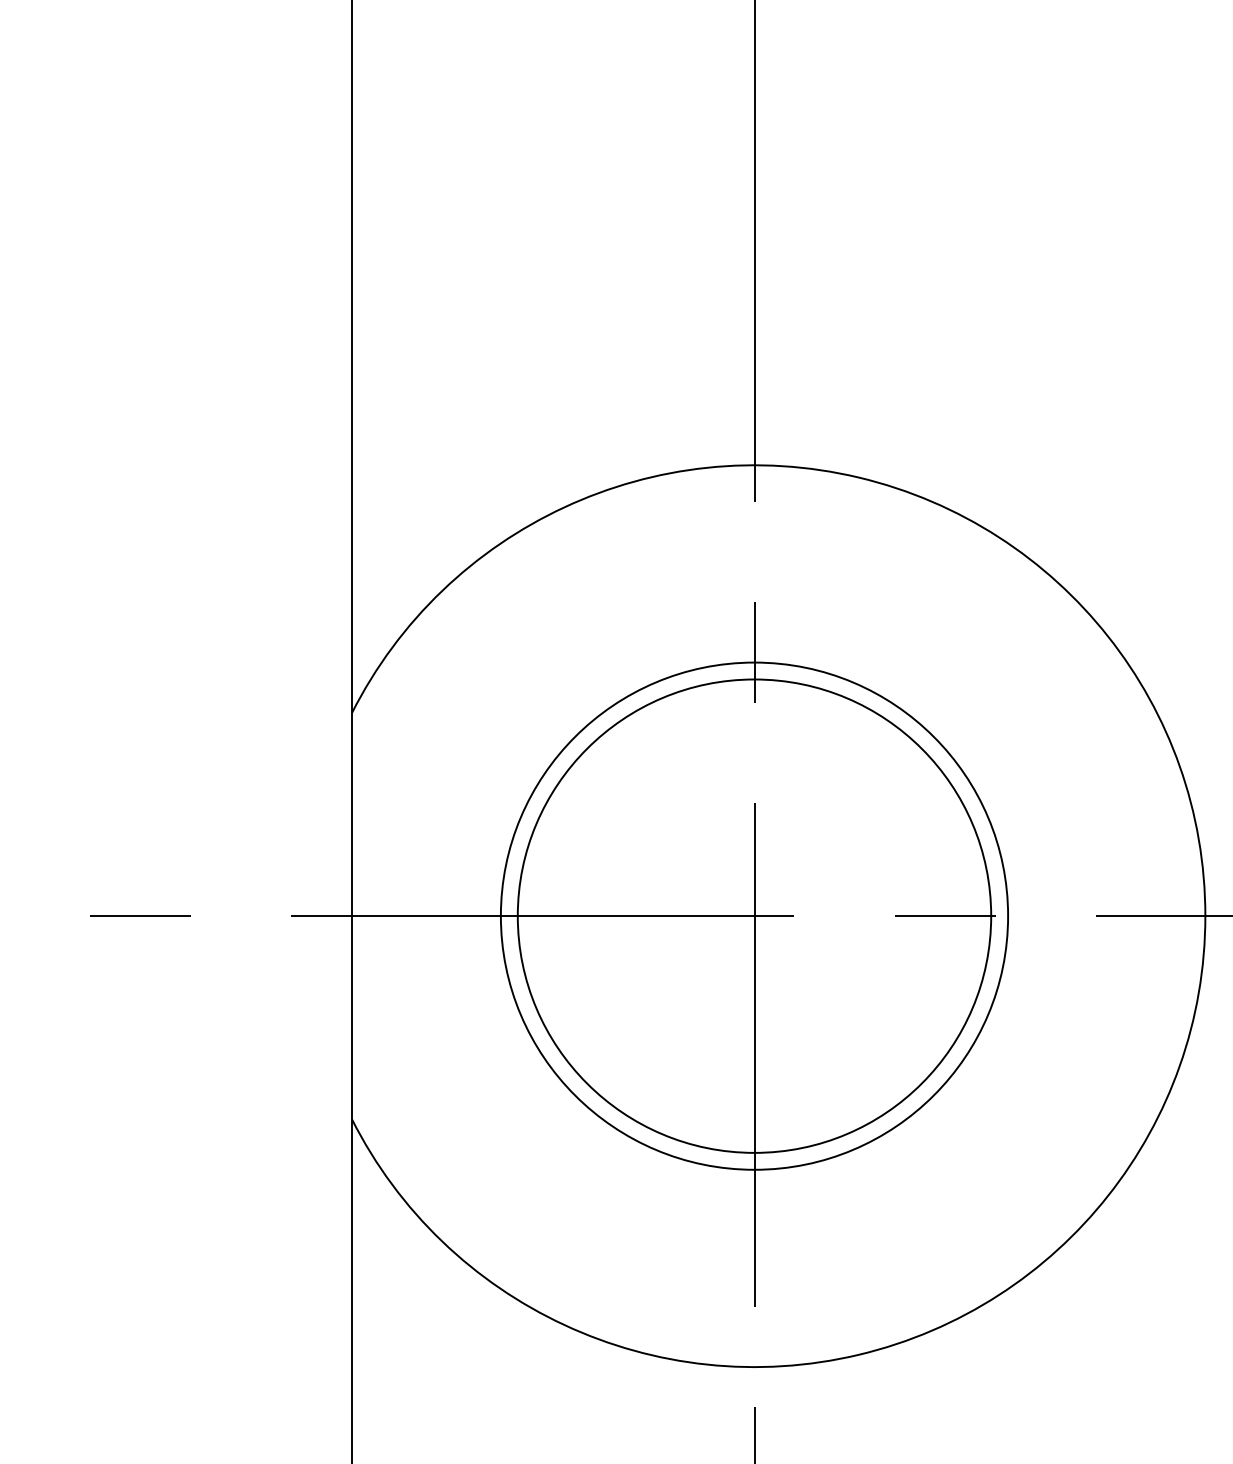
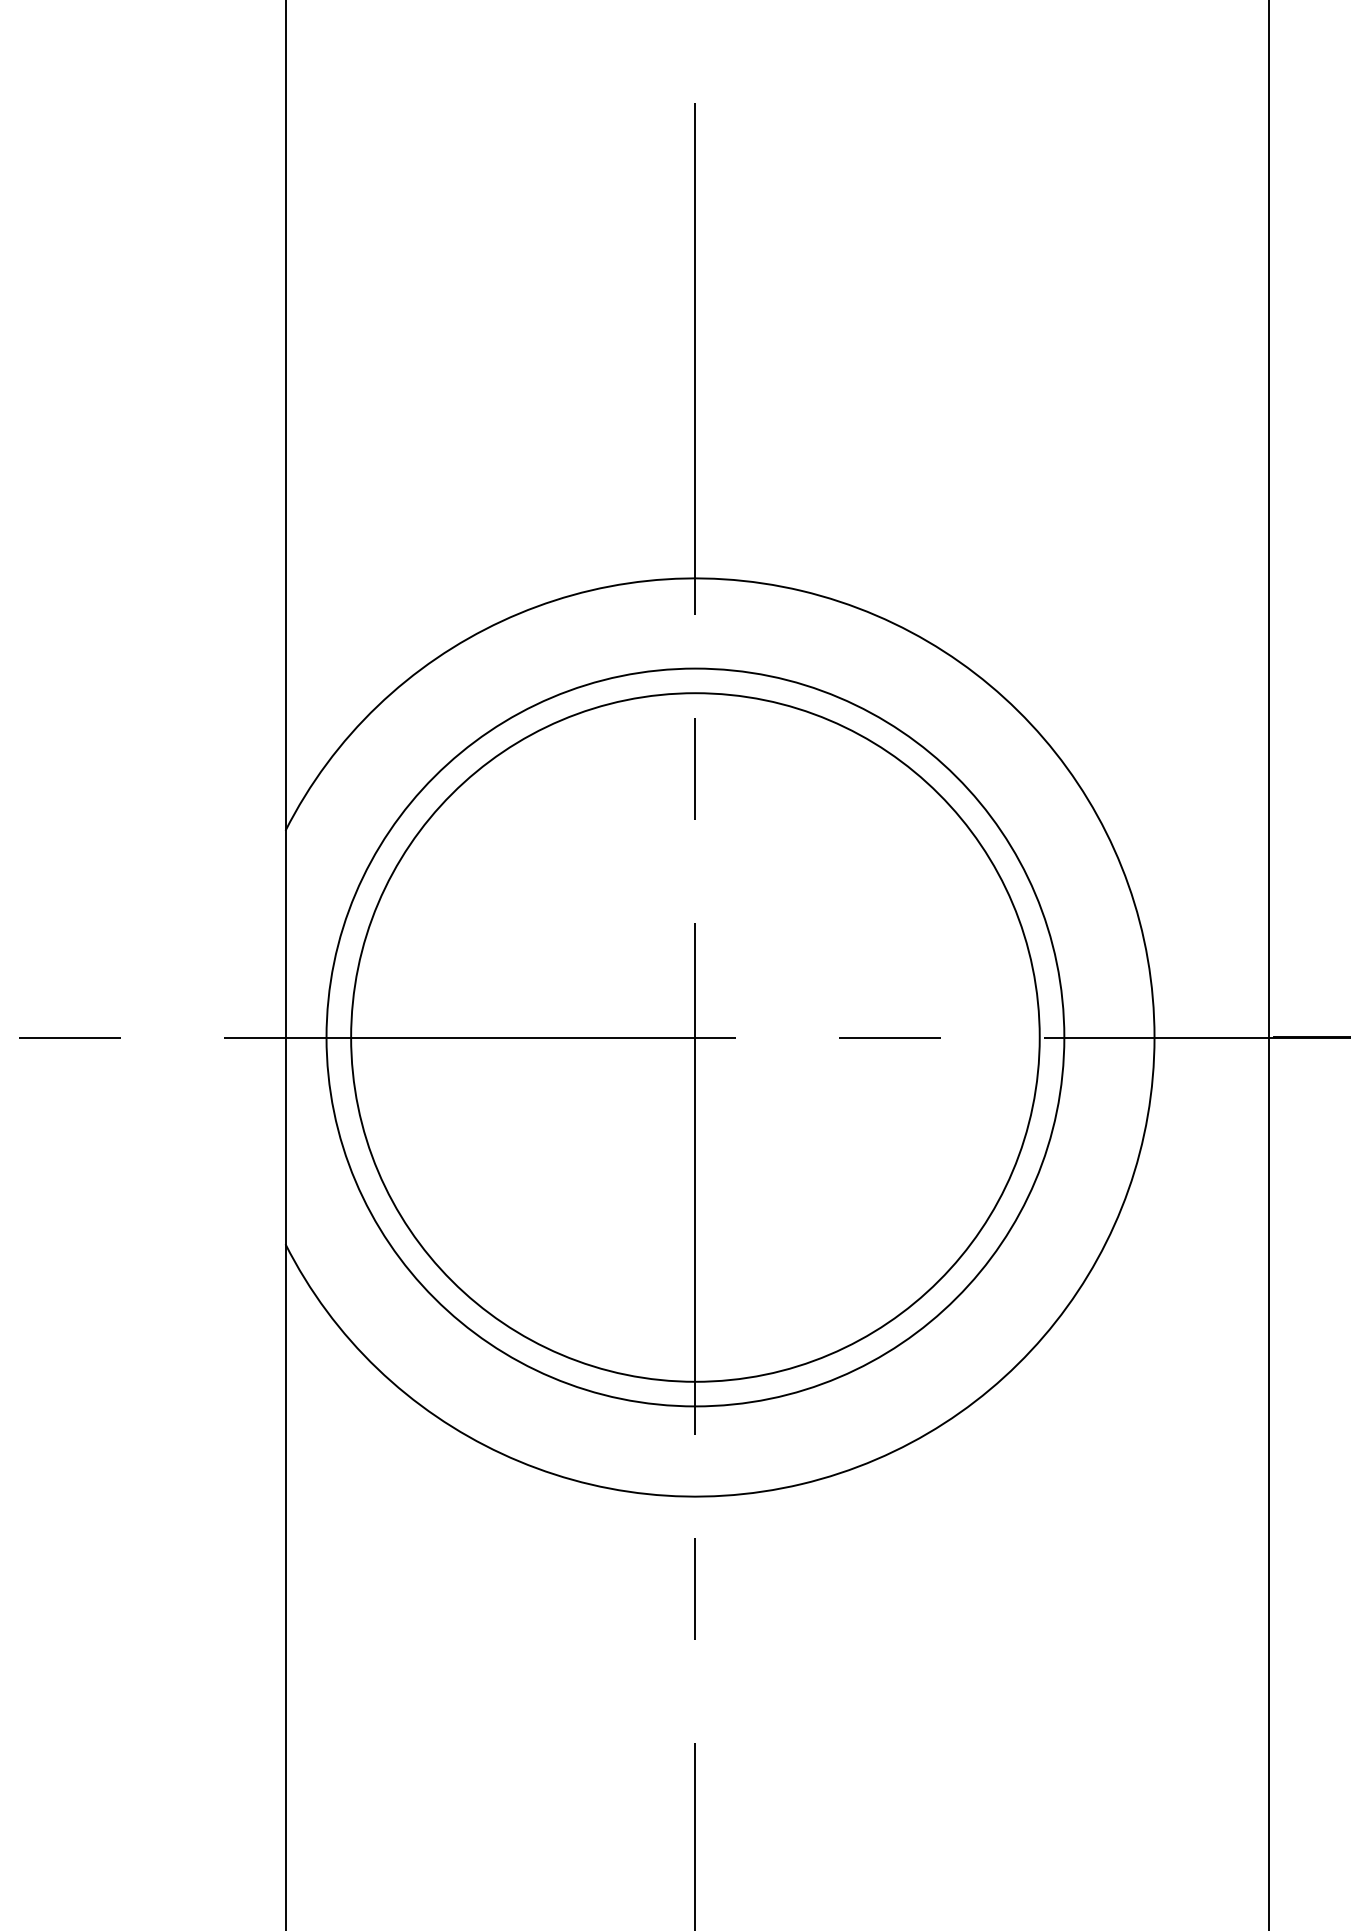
circle: (754, 916) -> (695, 1037), size x1.43
circle: (754, 916) -> (695, 1037), size x1.43

